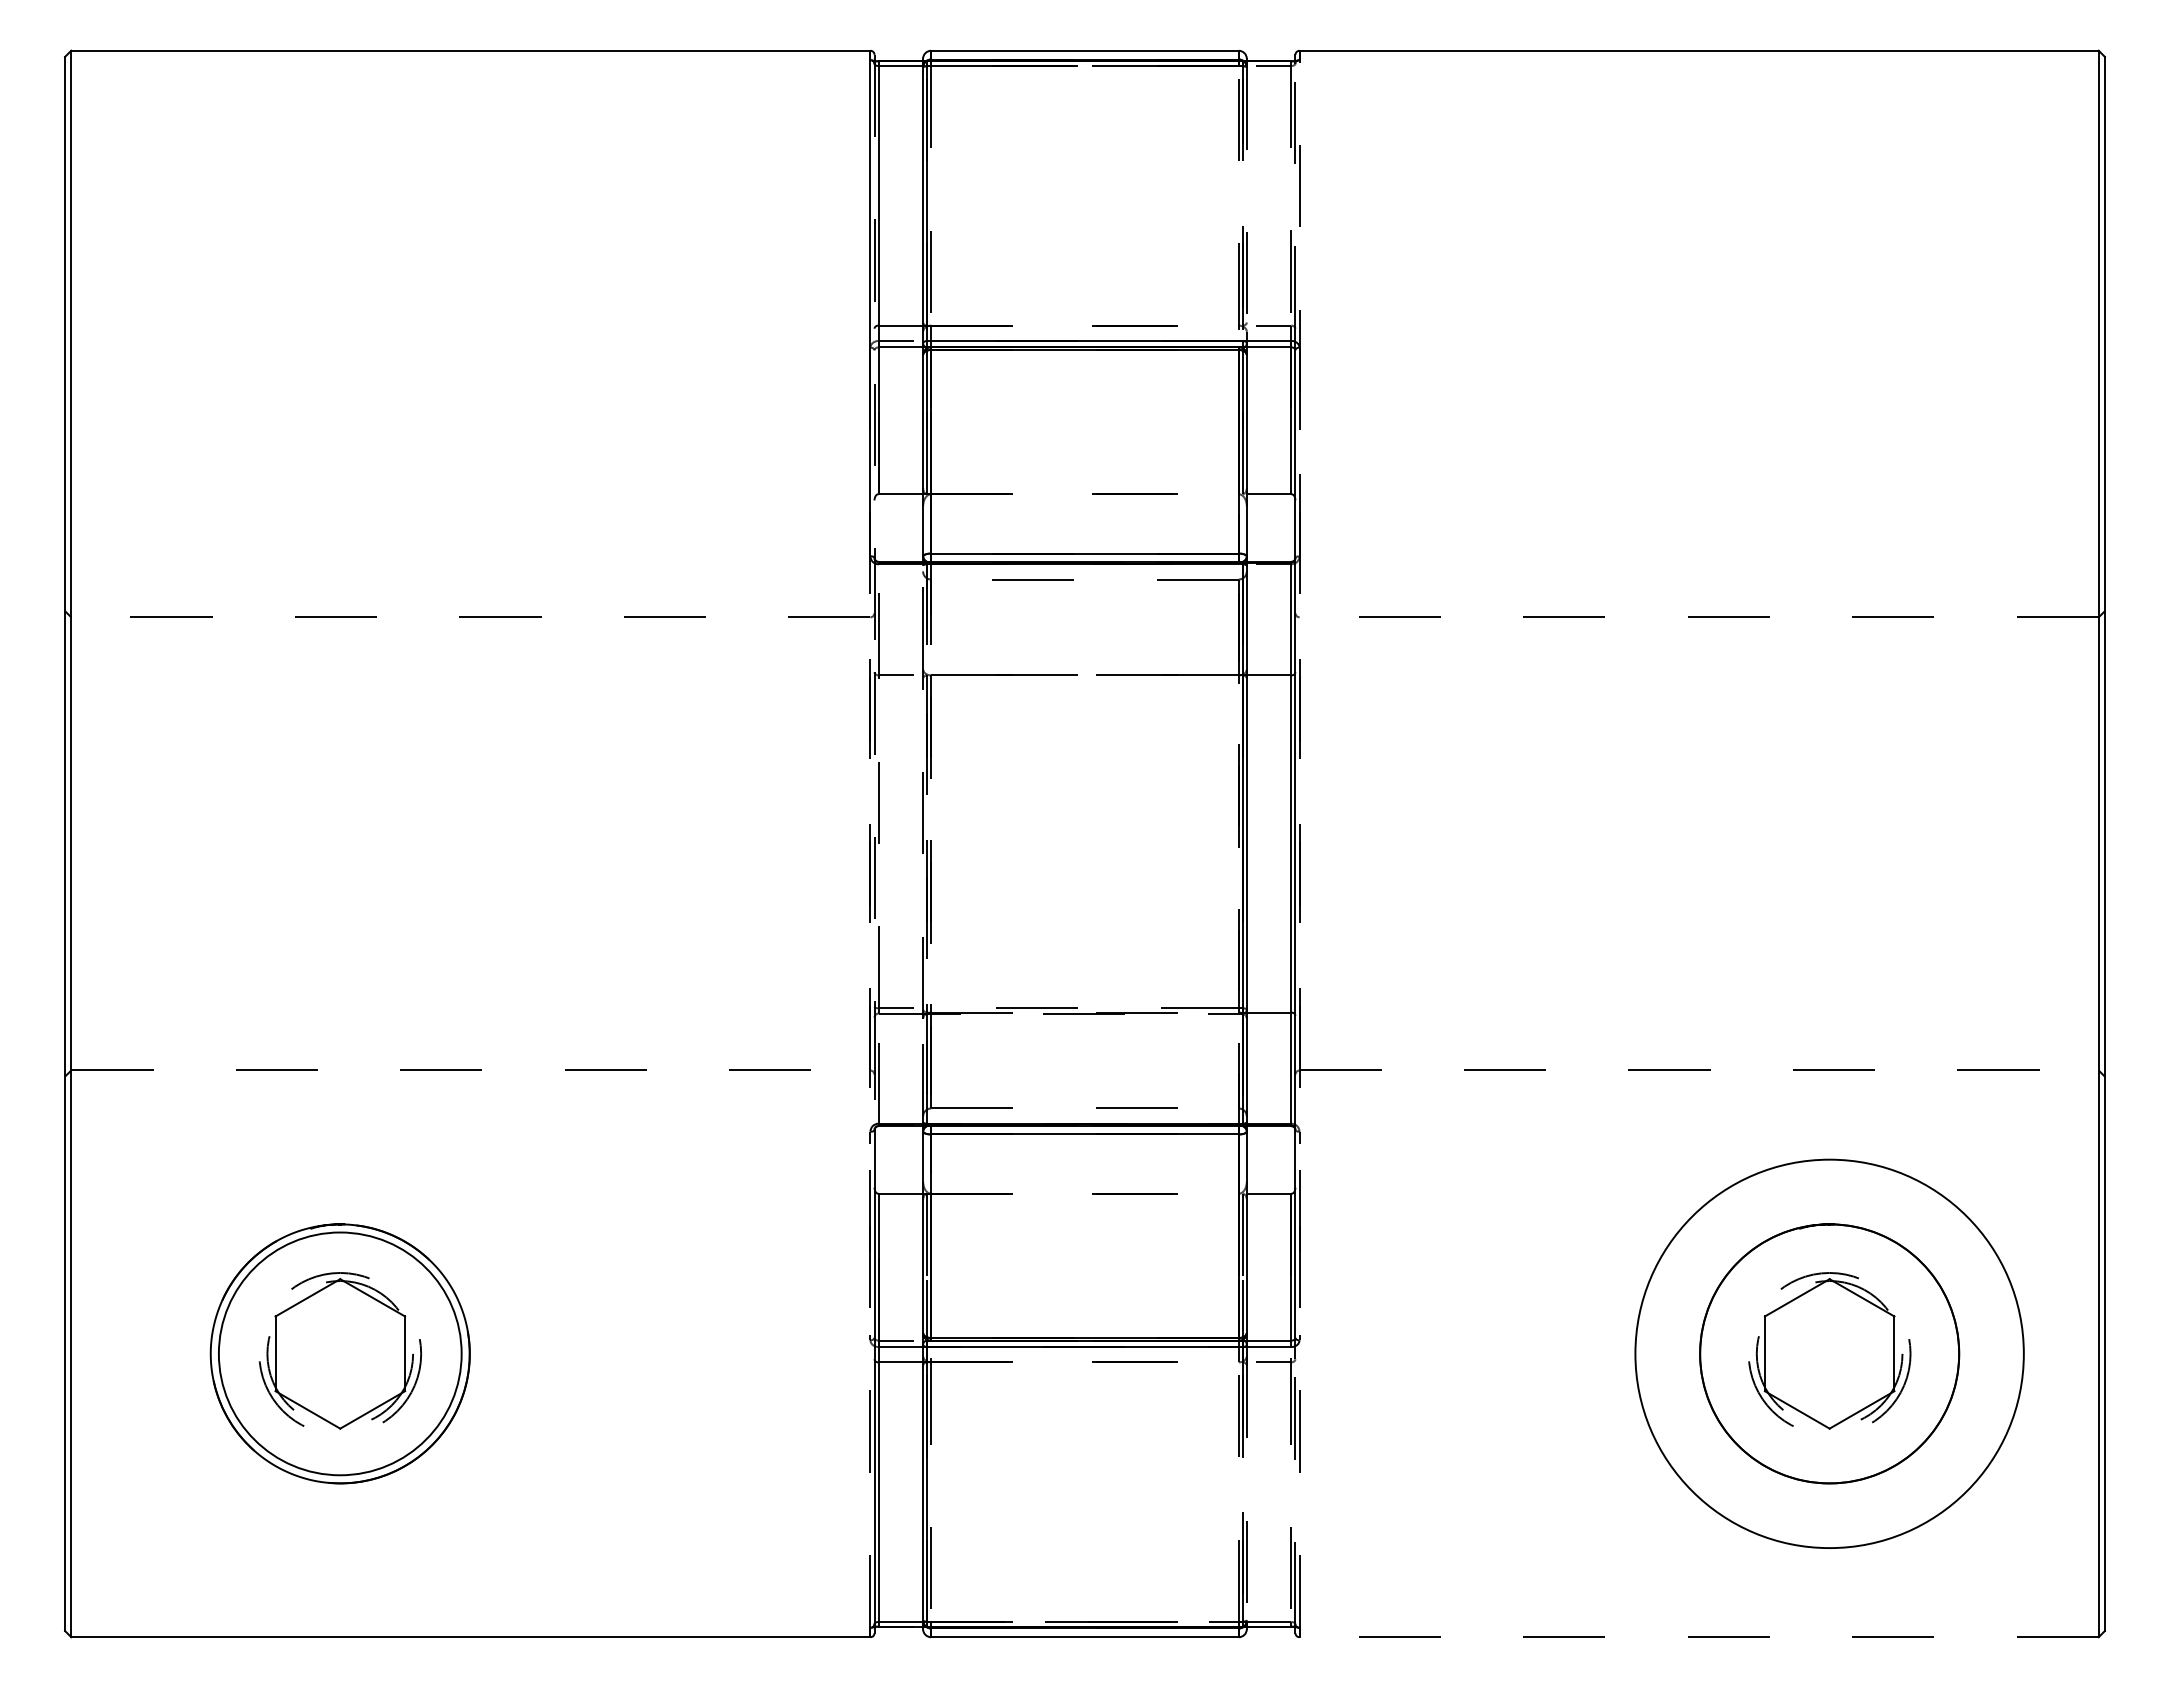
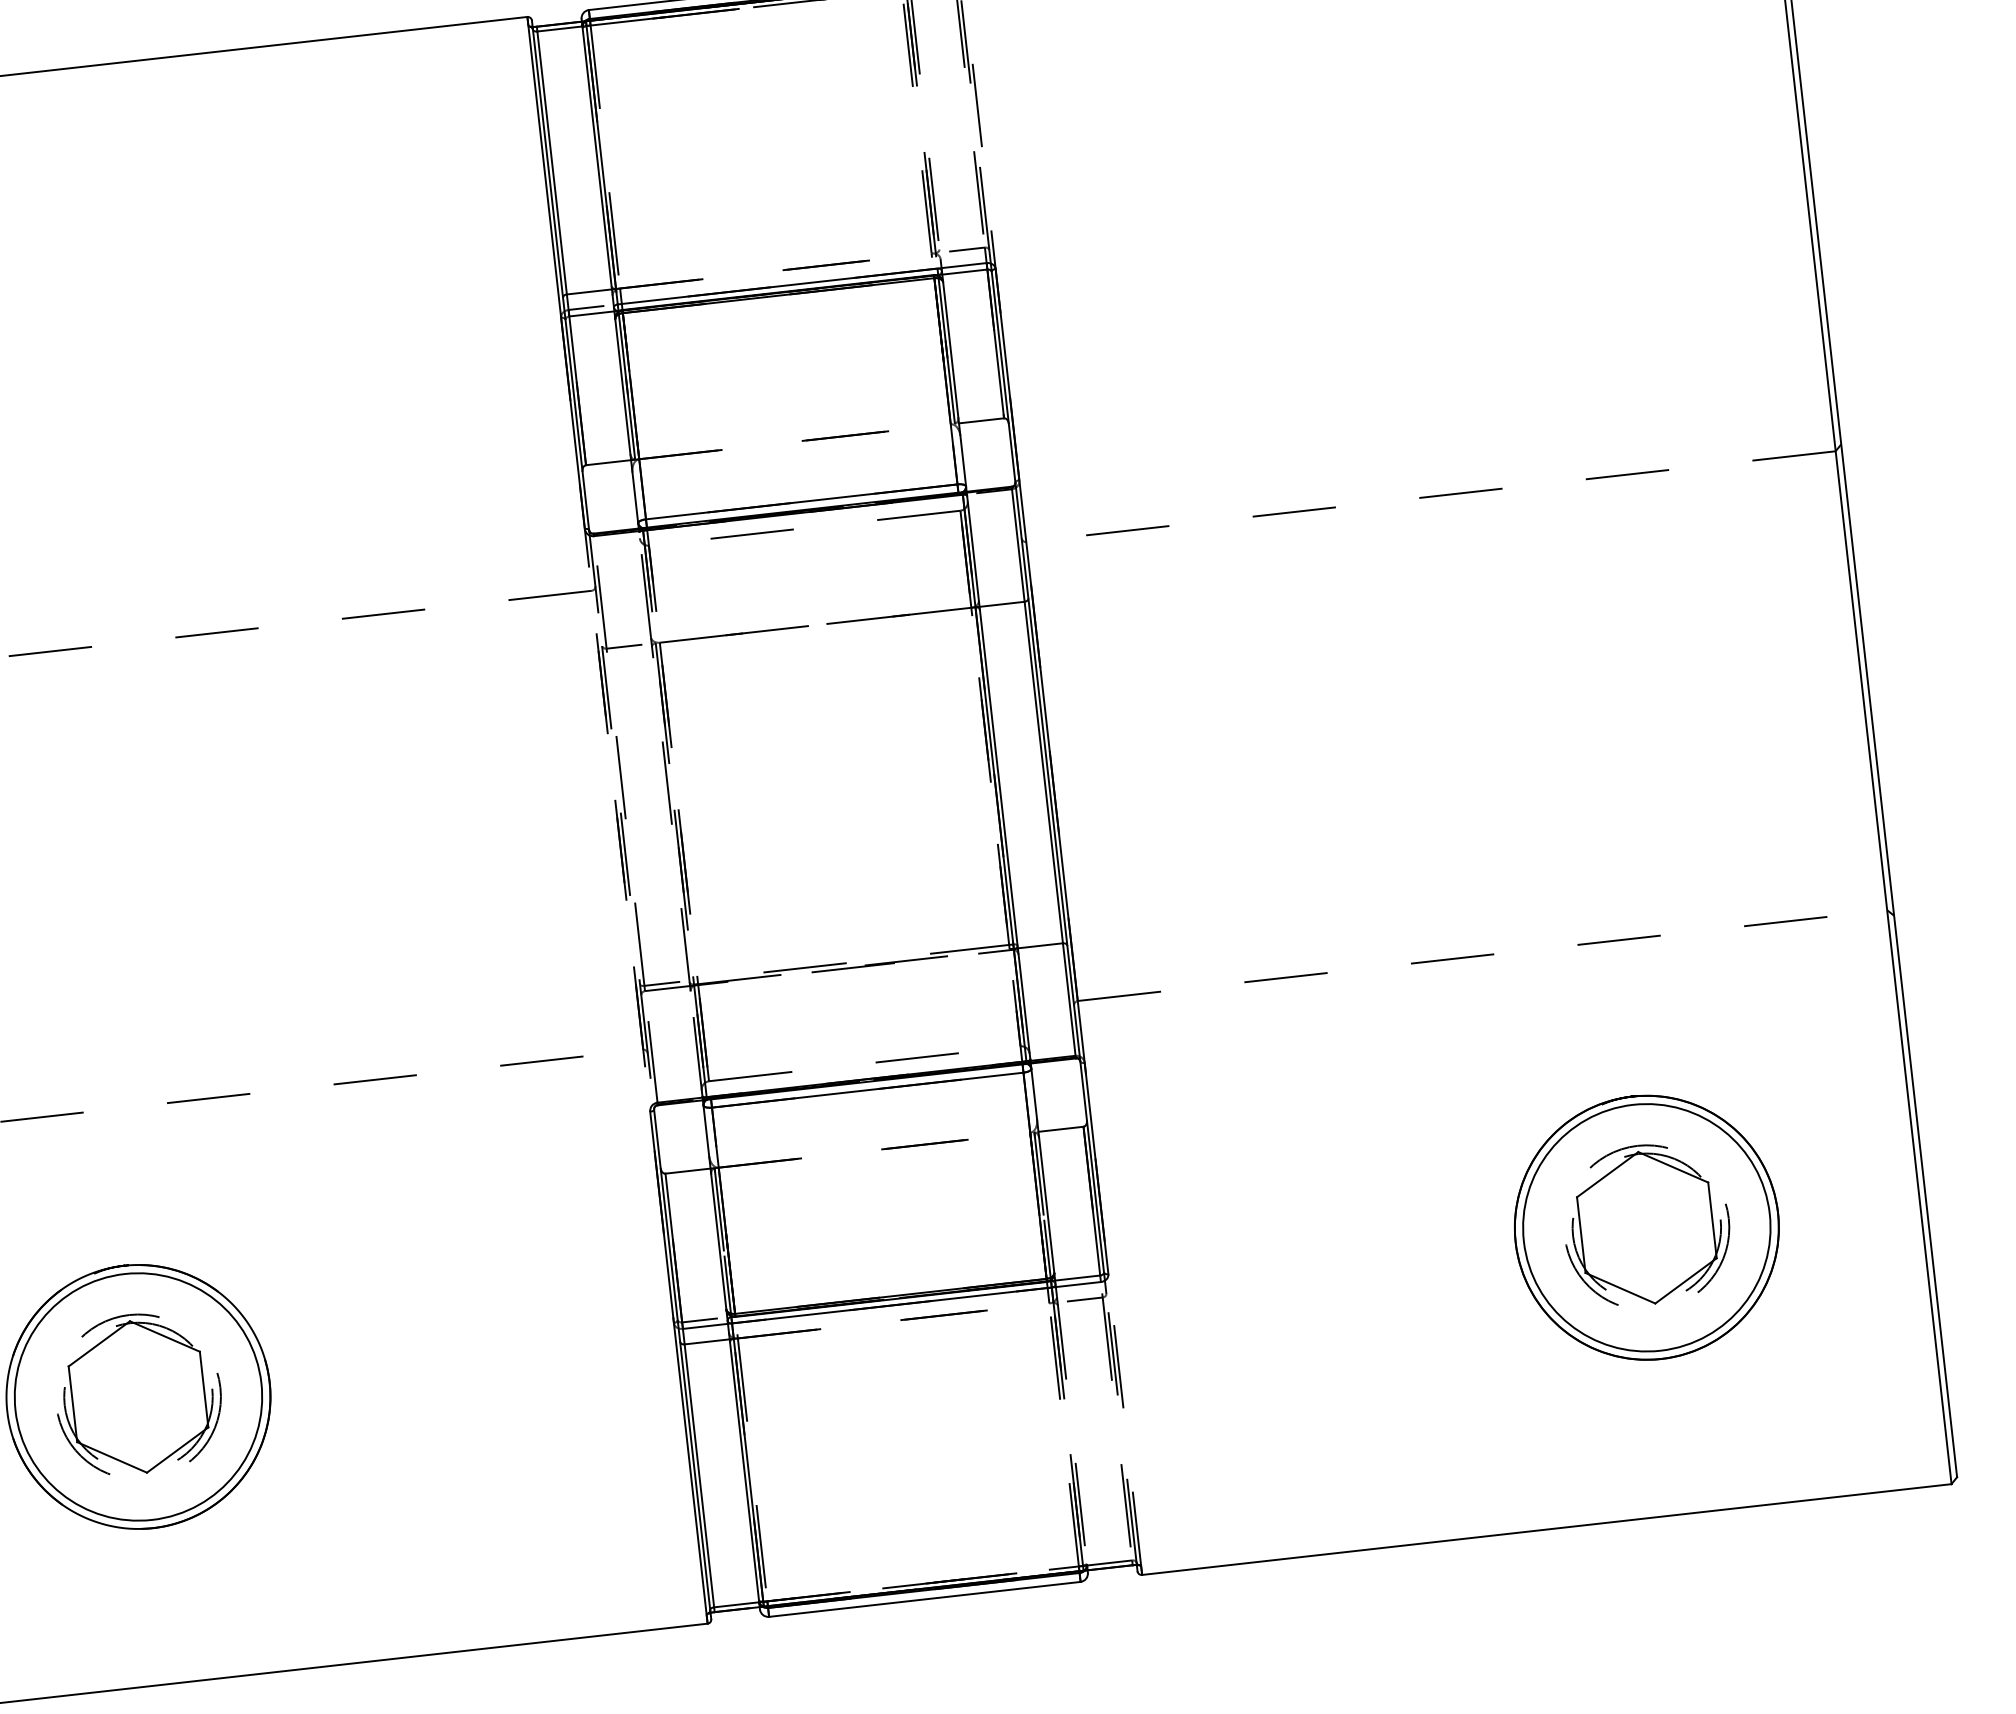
line: (874, 306) -> (560, 275), dashed -> solid
line: (1299, 844) -> (1052, 772), dashed -> solid
circle: (1829, 1353) -> (1646, 1227), size x0.62
line: (870, 1384) -> (678, 1367), dashed -> solid
line: (1699, 1637) -> (1547, 1529), dashed -> solid

